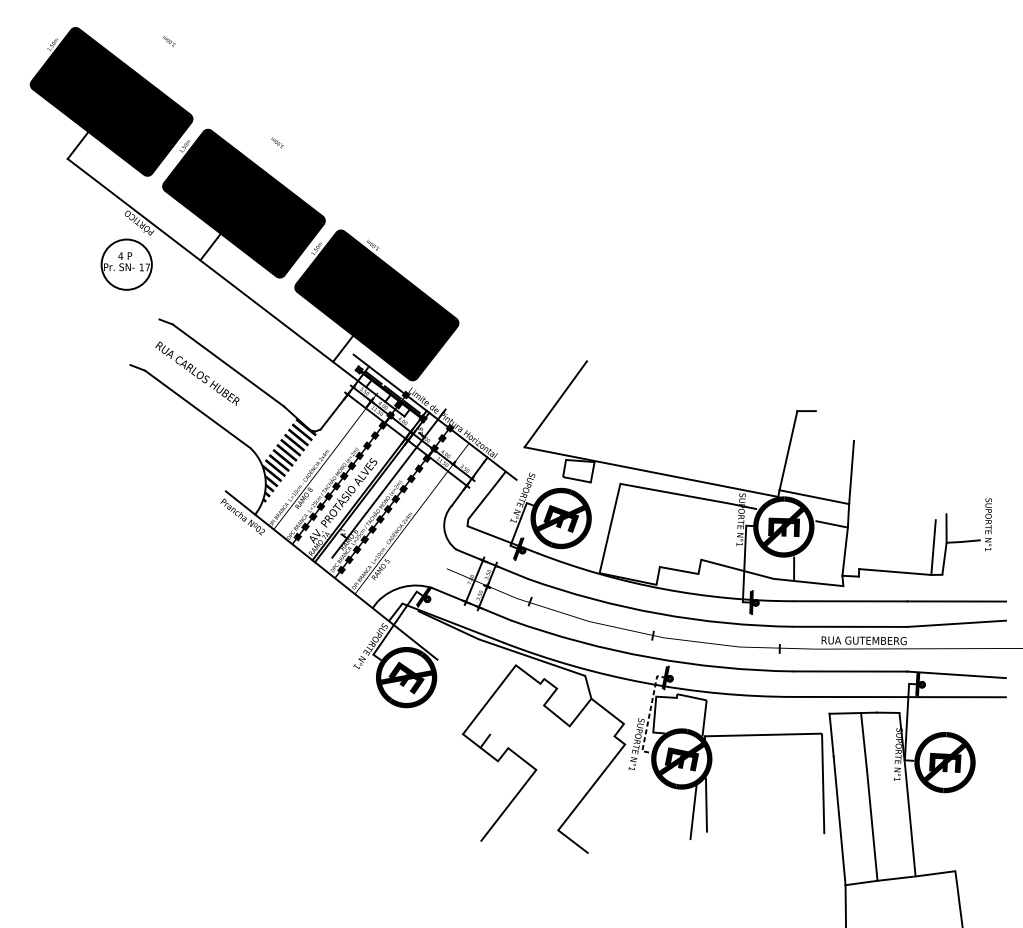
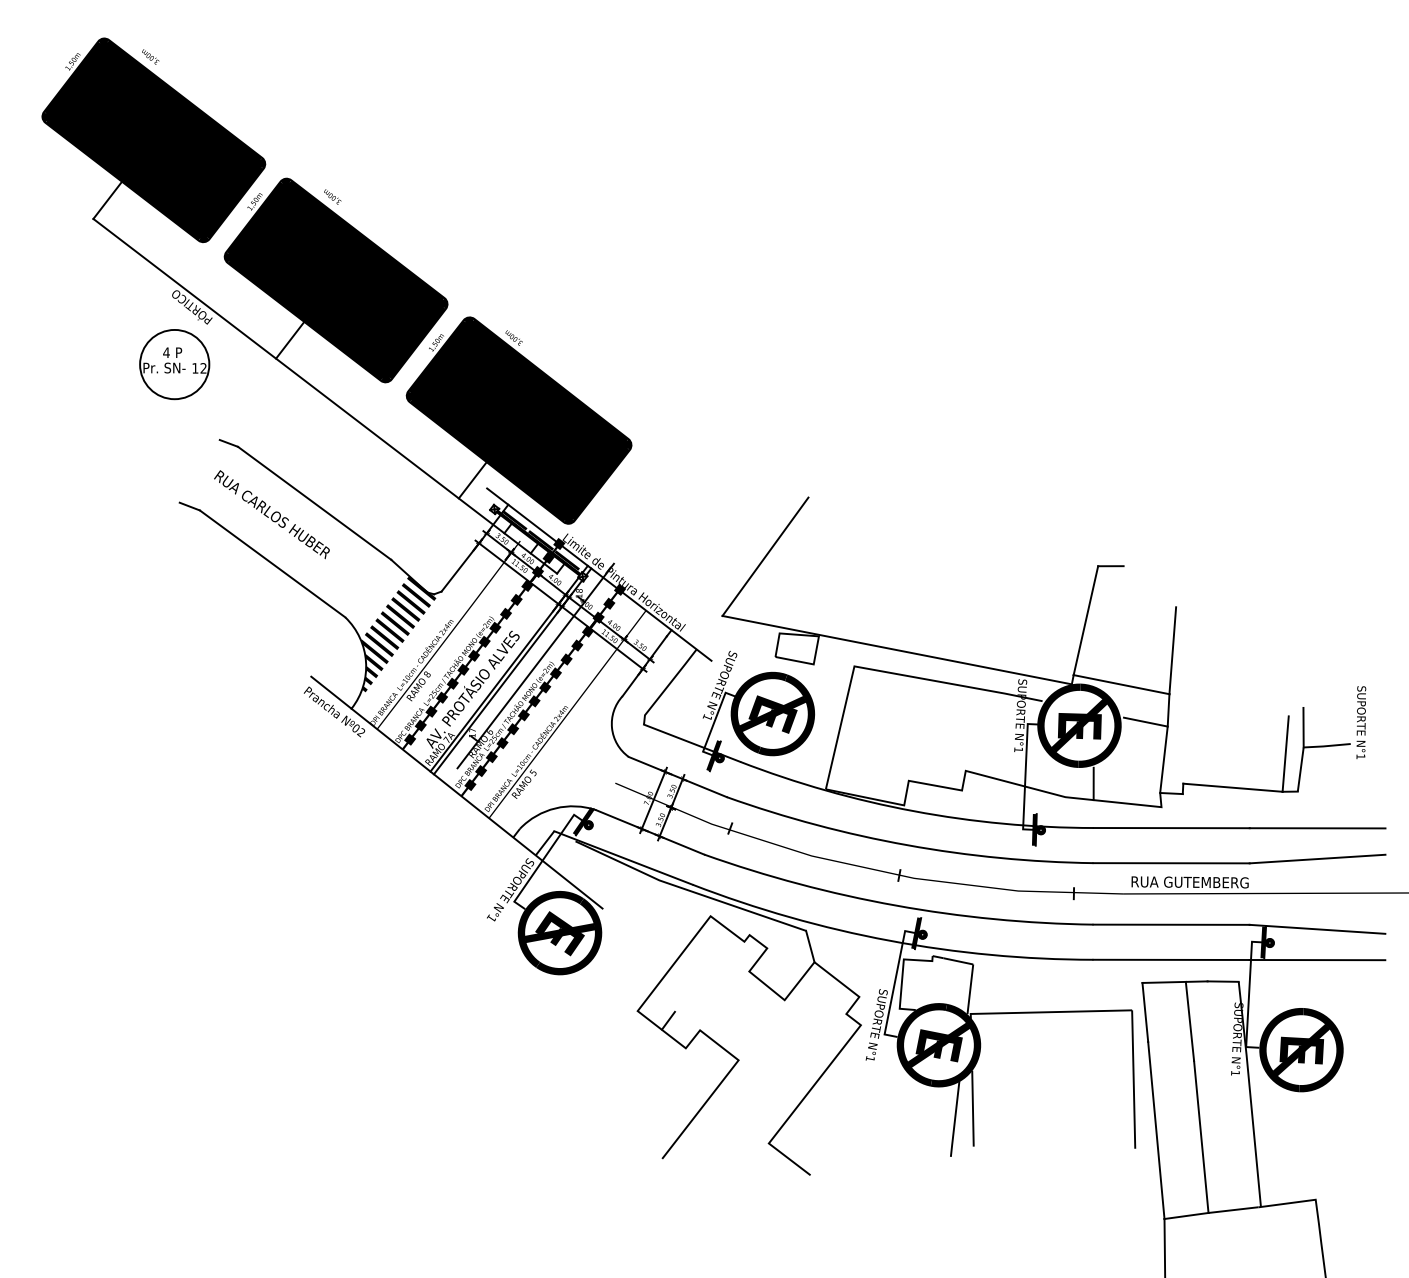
text: (169, 40) -> (150, 56), moved
text: (277, 142) -> (332, 196), moved
text: (147, 267) -> (203, 368), 17 -> 12
line: (649, 713) -> (894, 982), dashed -> solid

